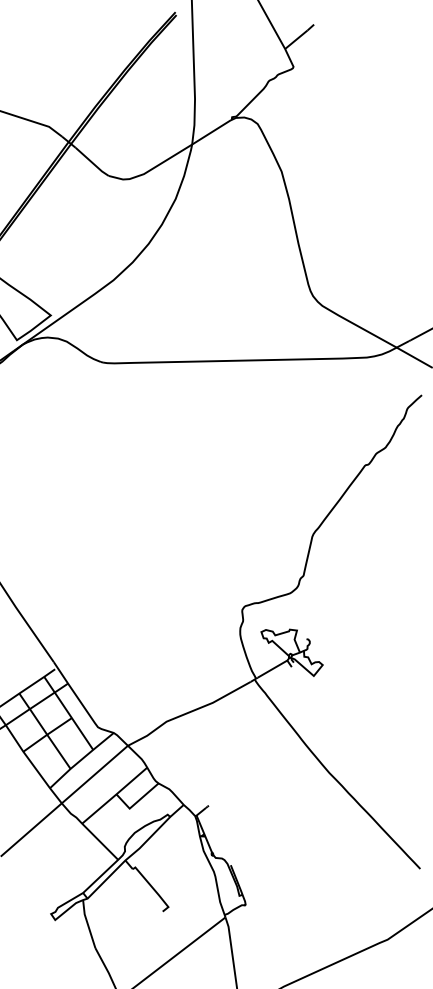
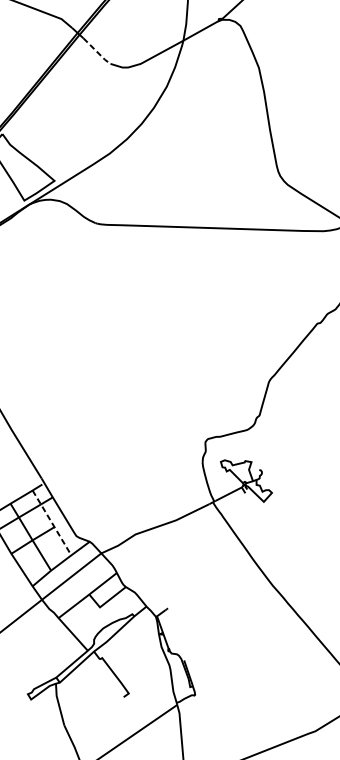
line: (92, 162) -> (97, 51), solid -> dashed
line: (69, 713) -> (52, 523), solid -> dashed

